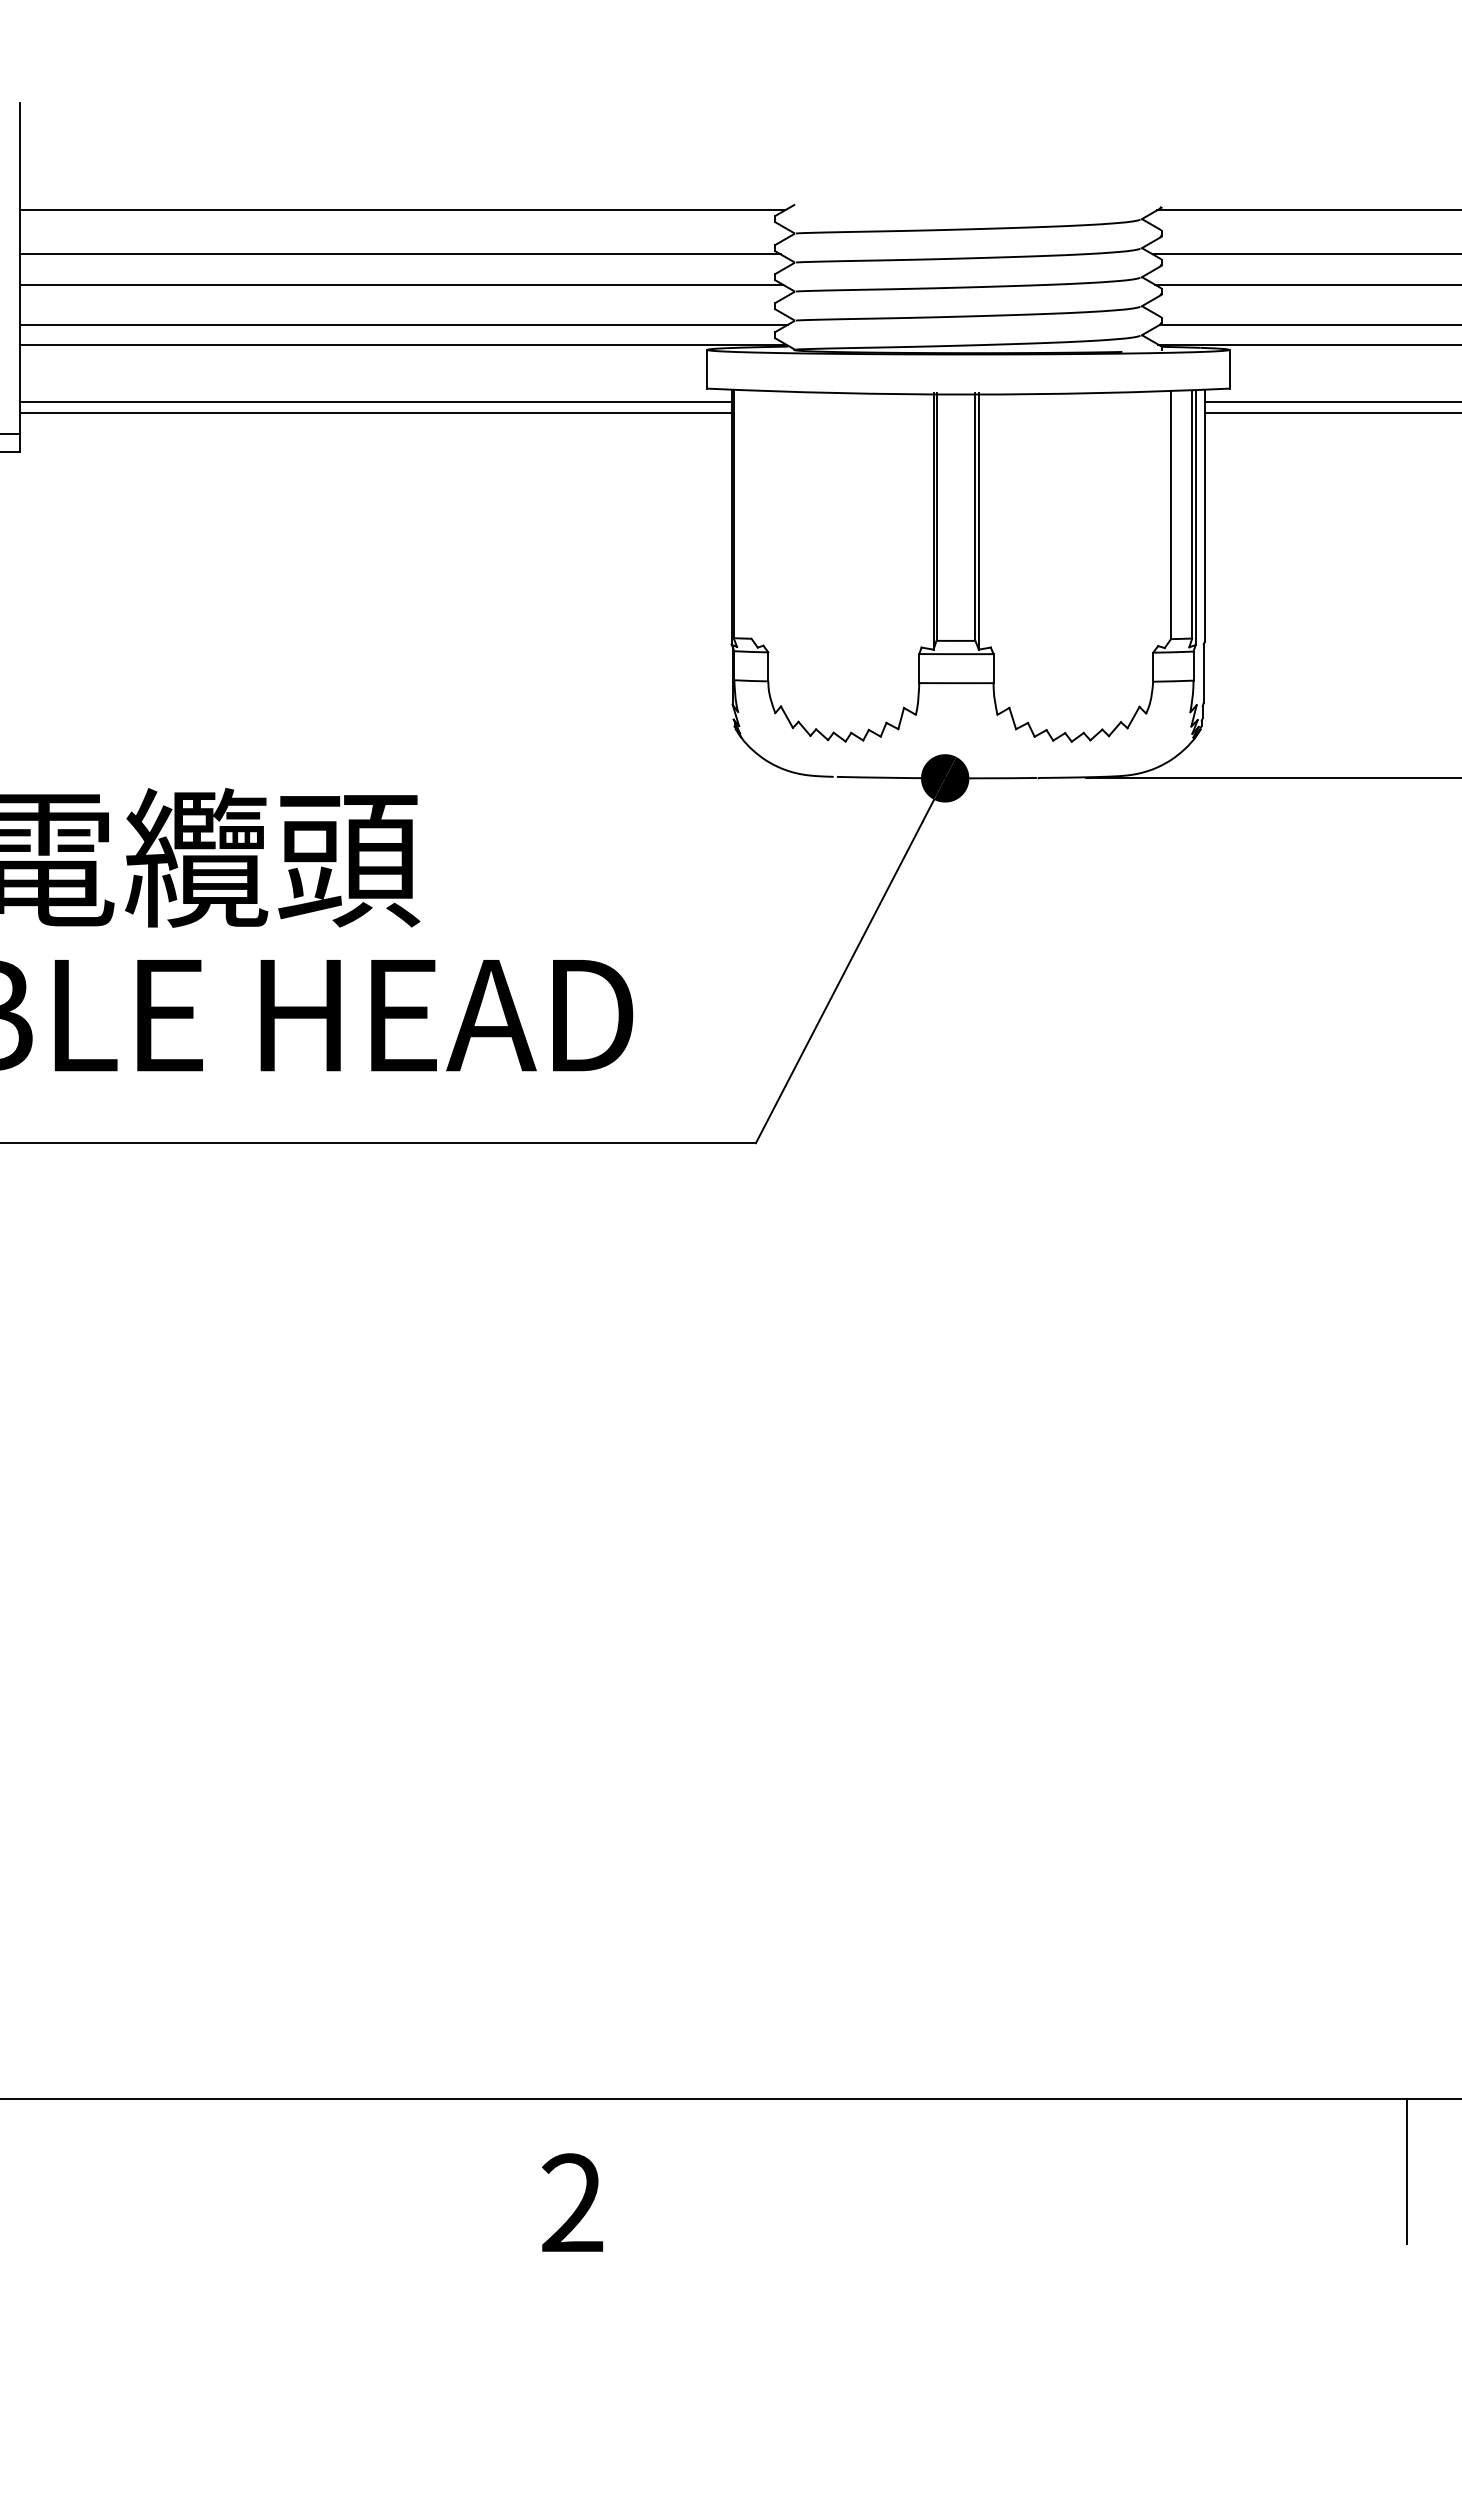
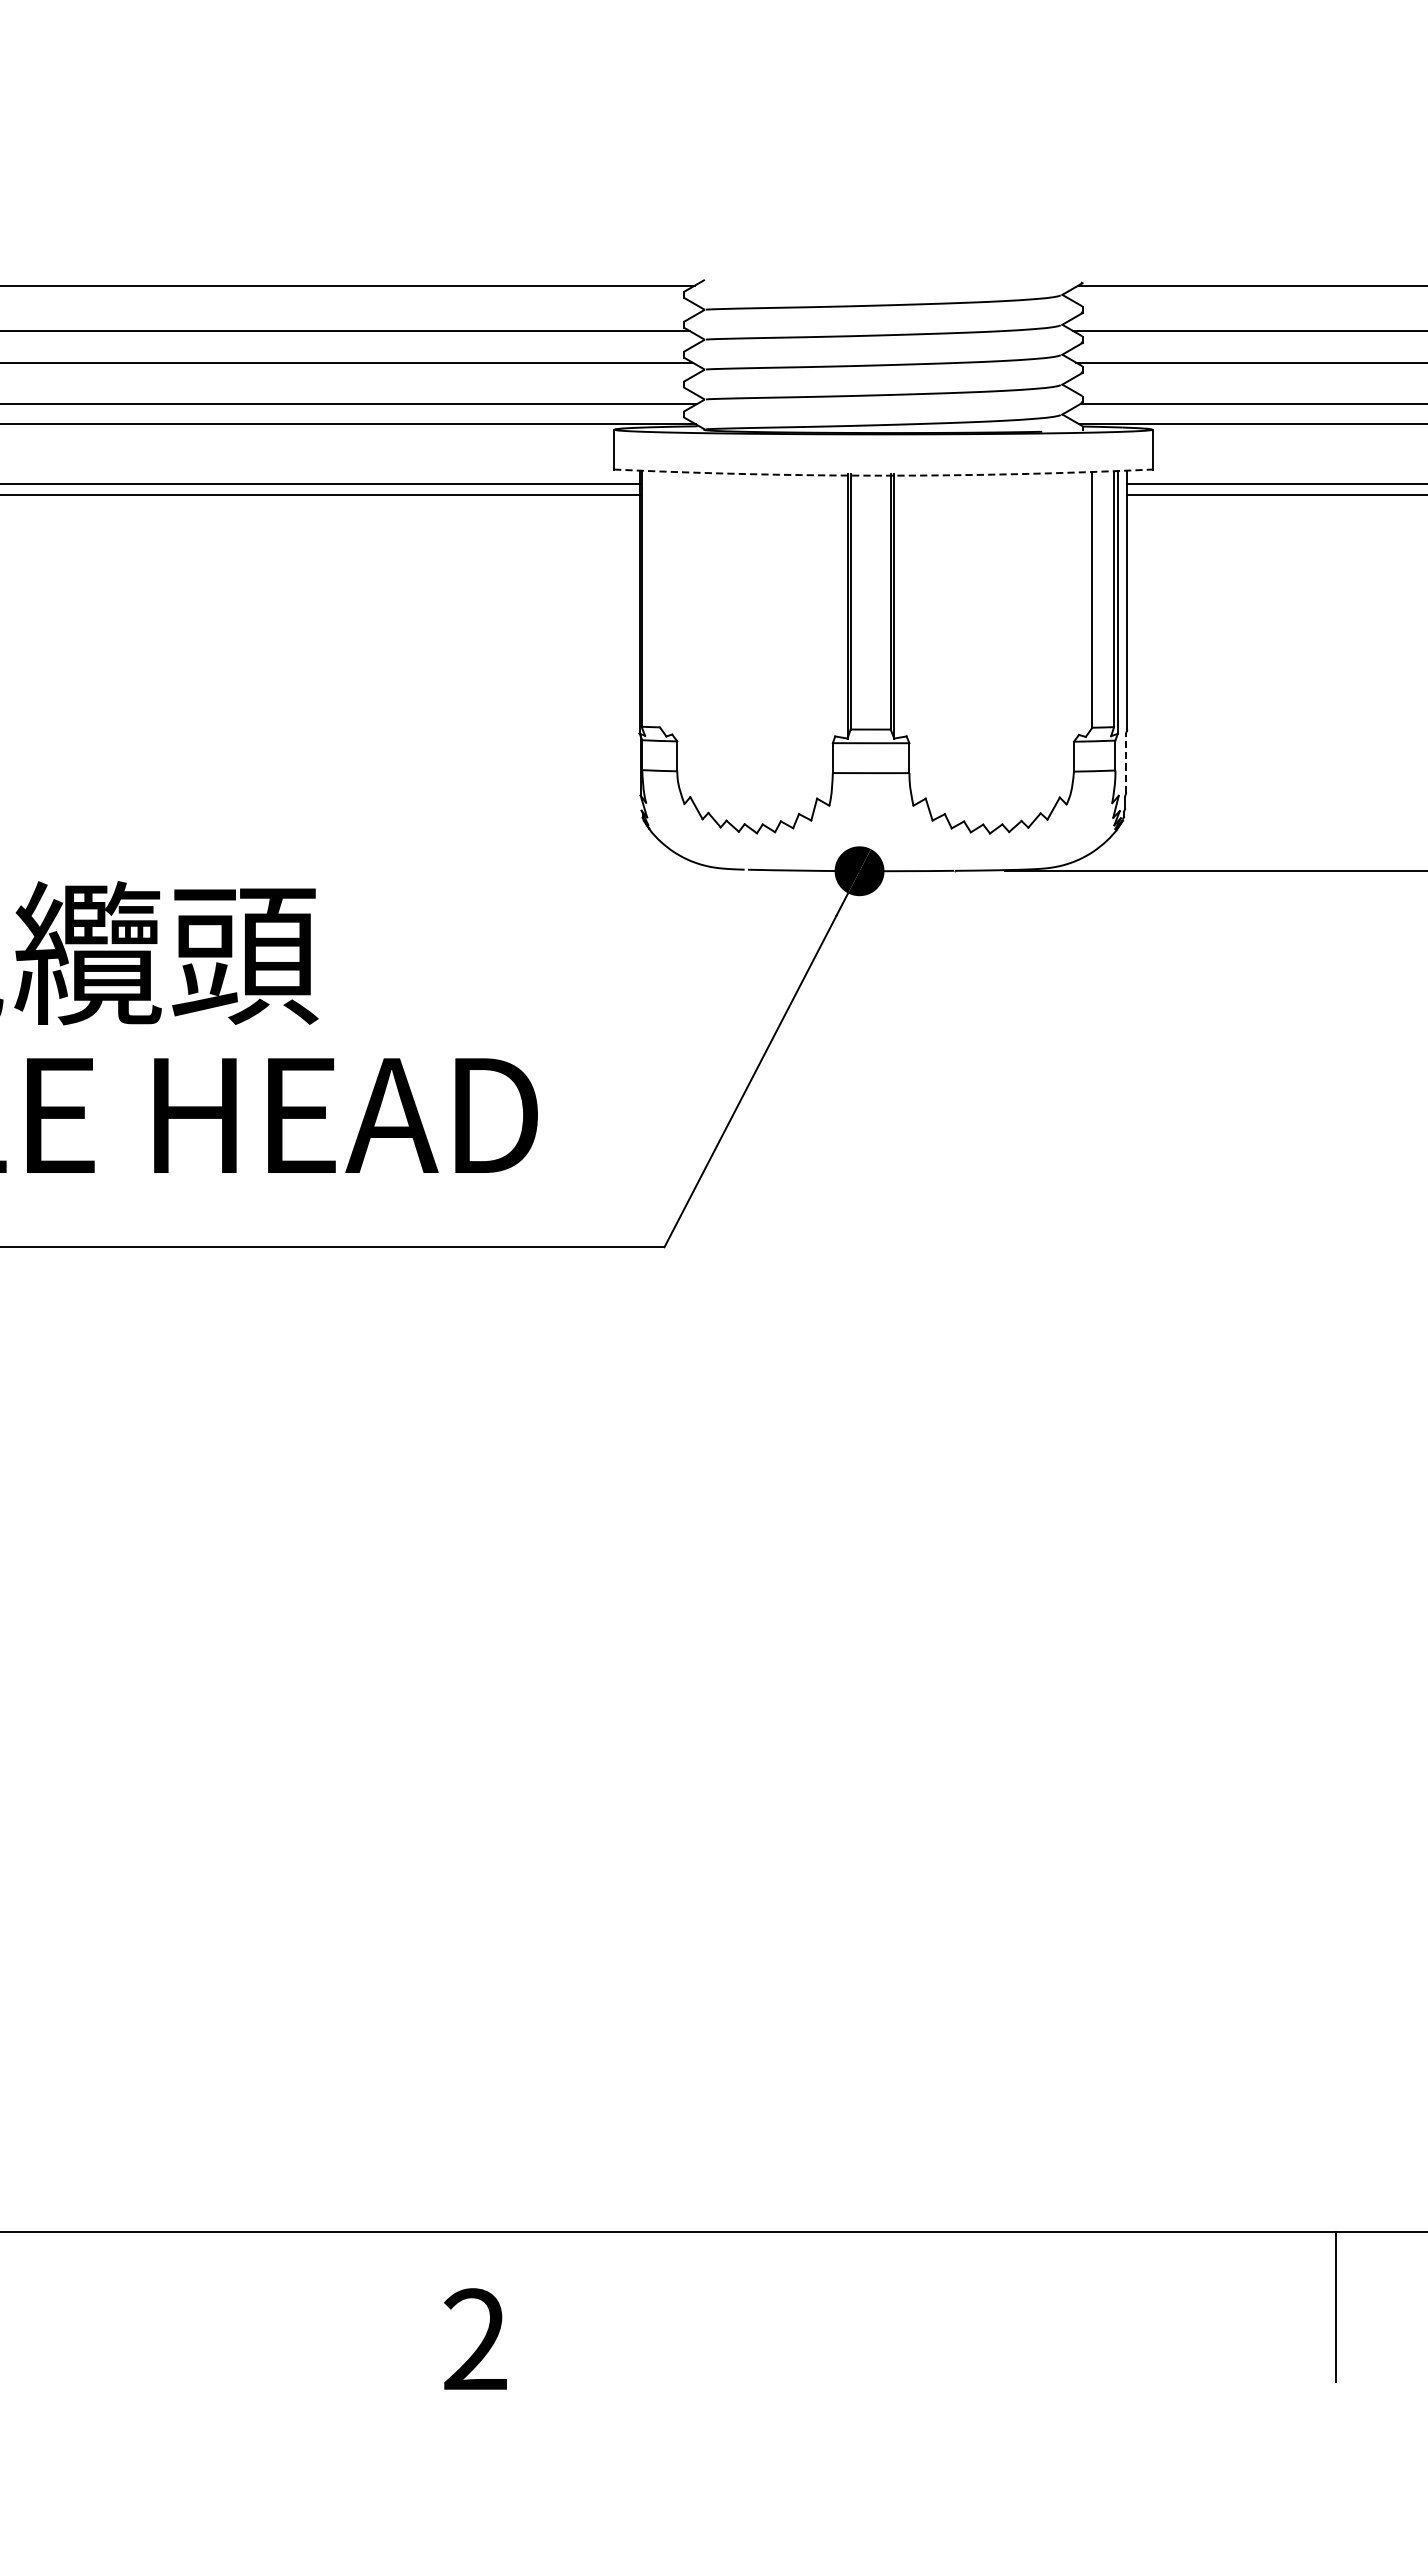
arc: (968, 394) -> (883, 475), solid -> dashed
line: (1203, 673) -> (1125, 763), solid -> dashed

